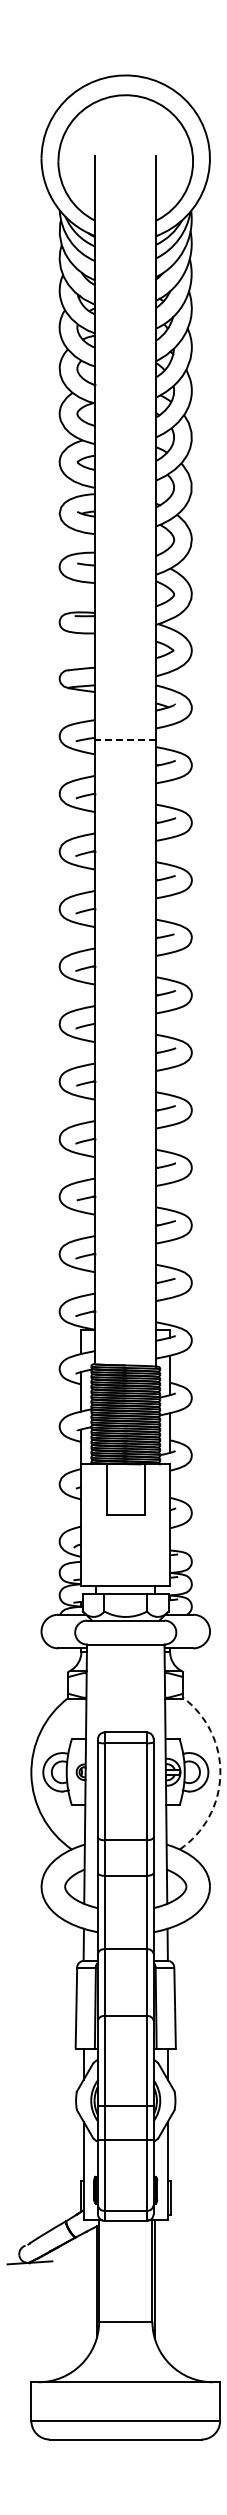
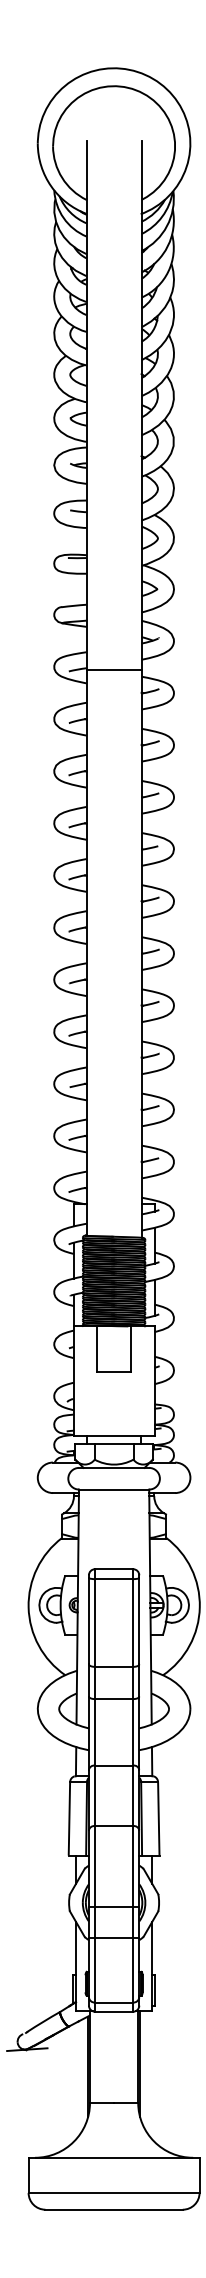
line: (125, 739) -> (113, 669), dashed -> solid
arc: (220, 1774) -> (199, 1607), dashed -> solid

